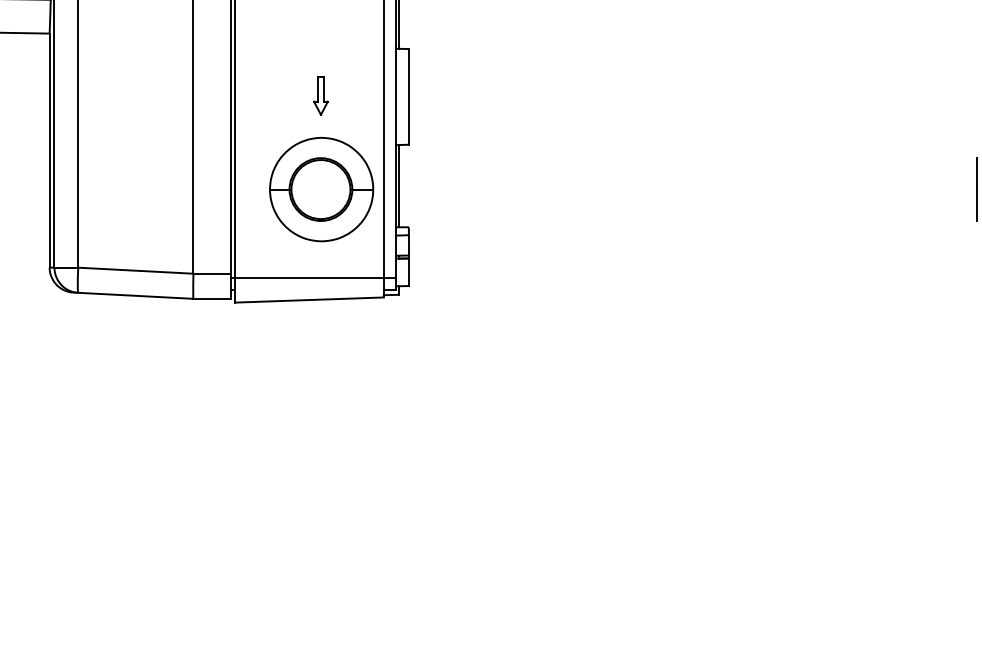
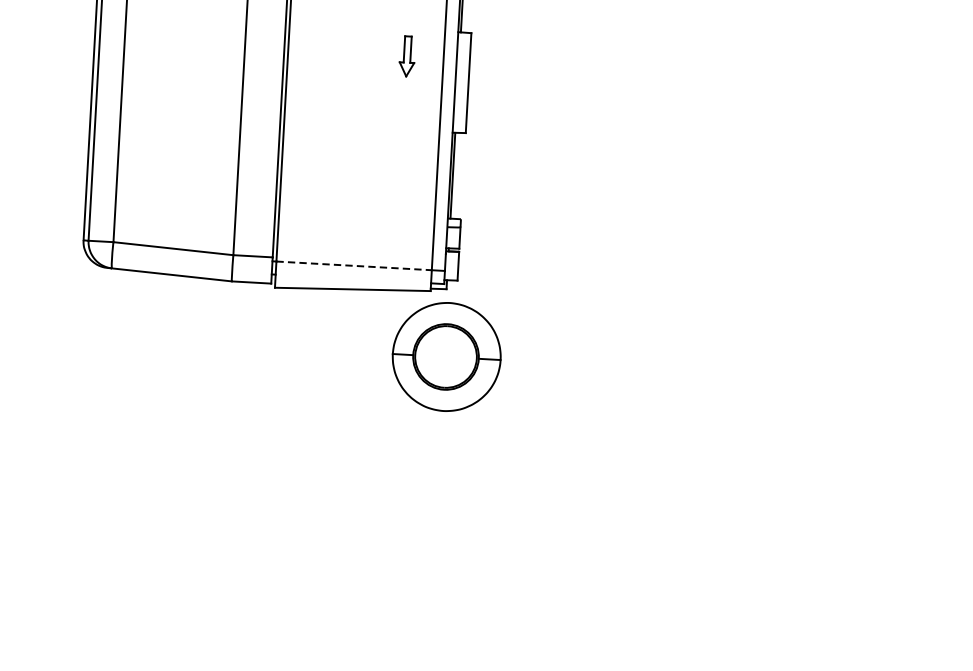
part: (320, 95) -> (406, 56), moved
part: (321, 189) -> (446, 356), moved
line: (309, 277) -> (354, 265), solid -> dashed

